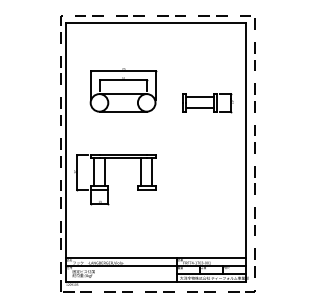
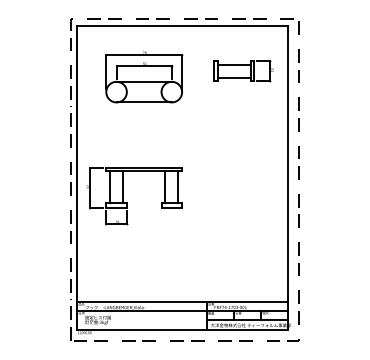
part: (123, 90) -> (144, 77), moved
part: (207, 103) -> (242, 71), moved
part: (108, 185) -> (127, 202), moved

